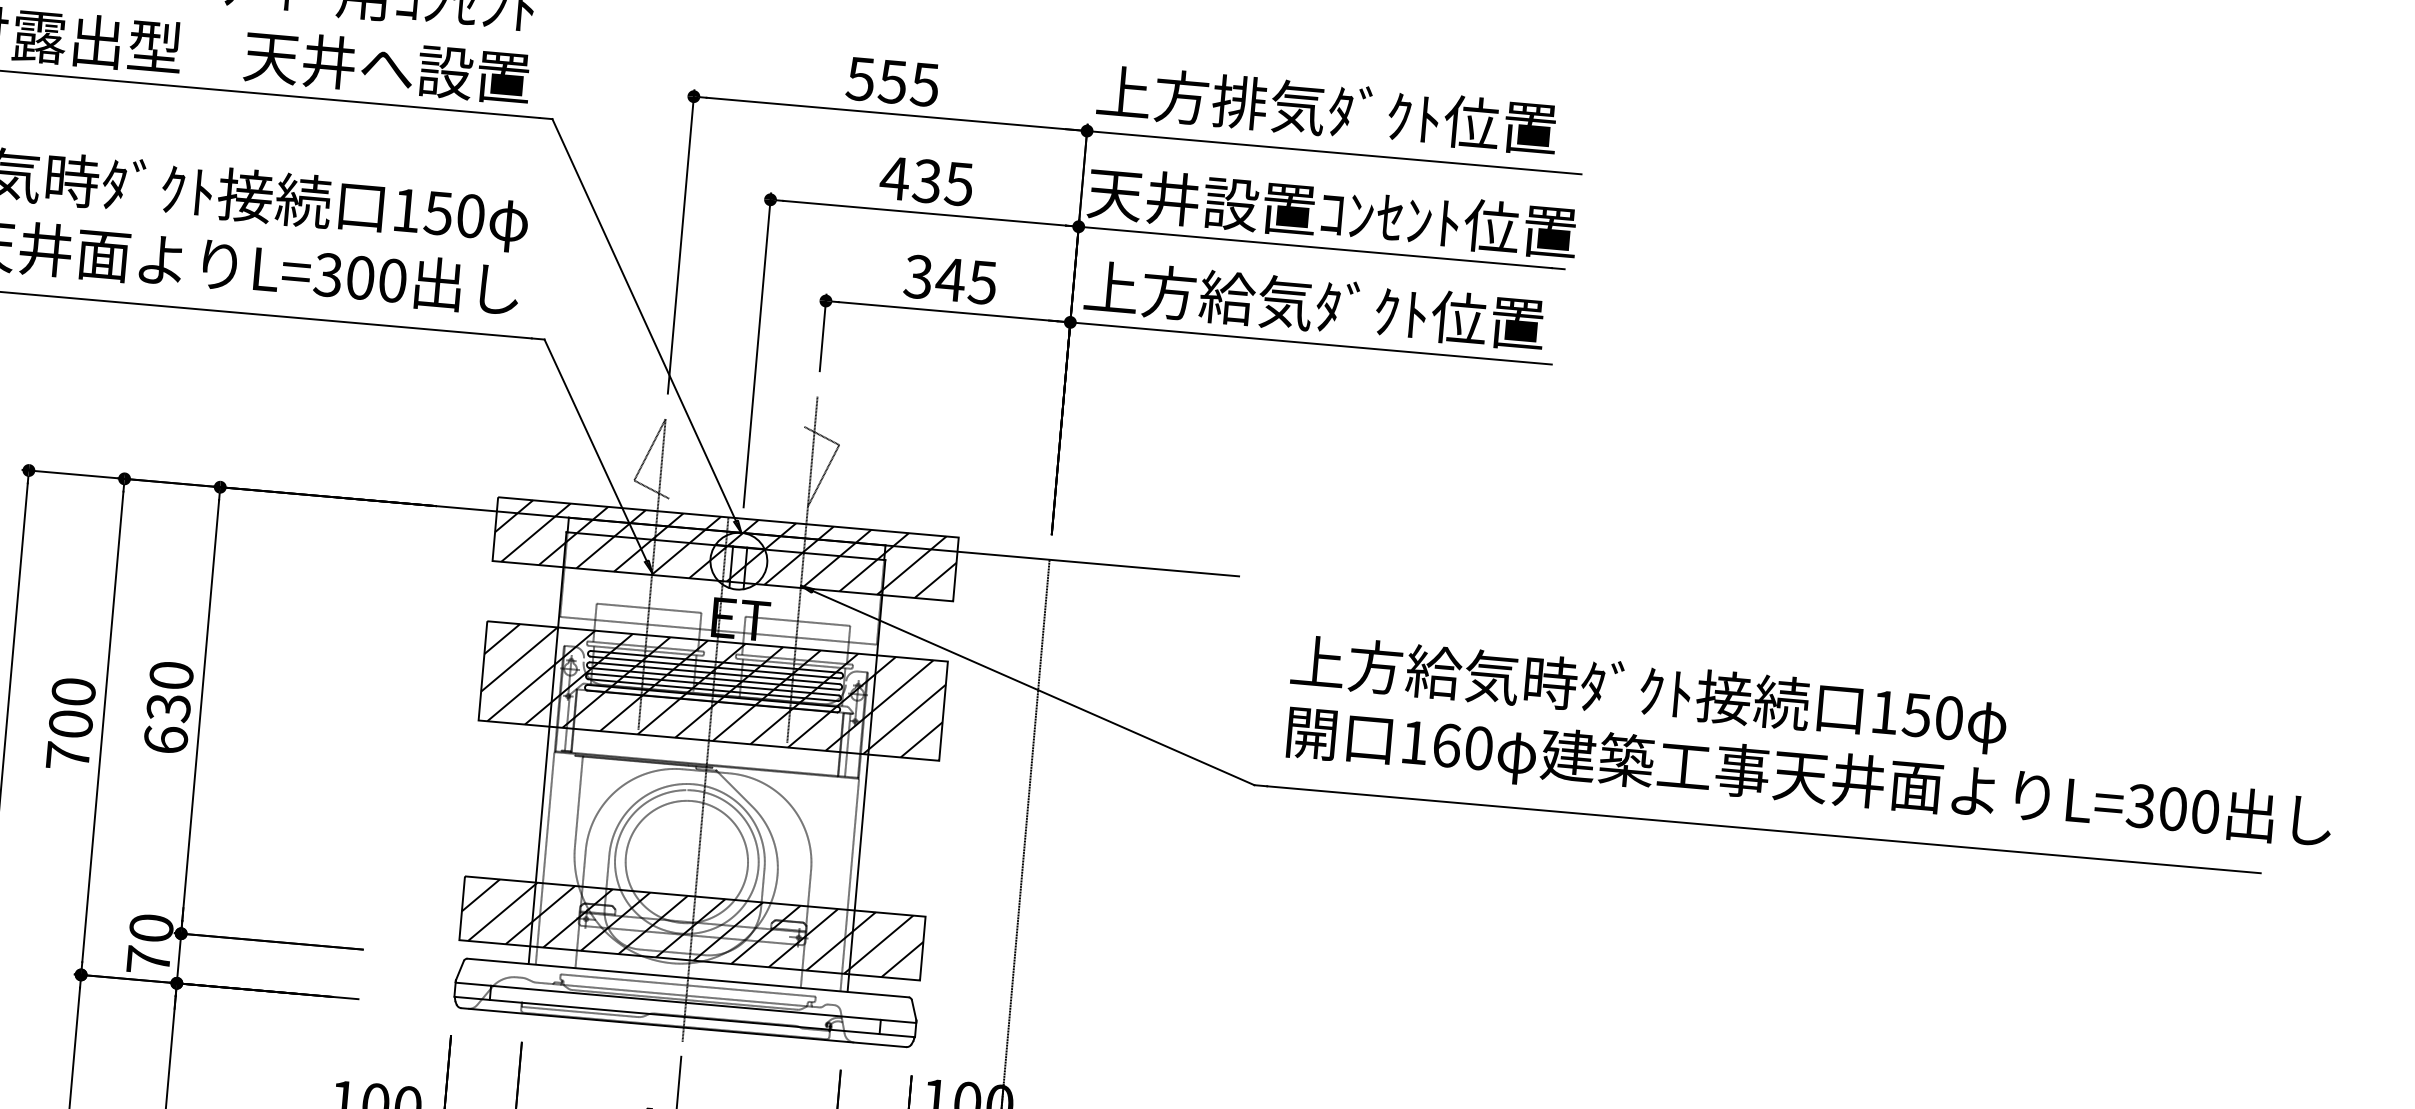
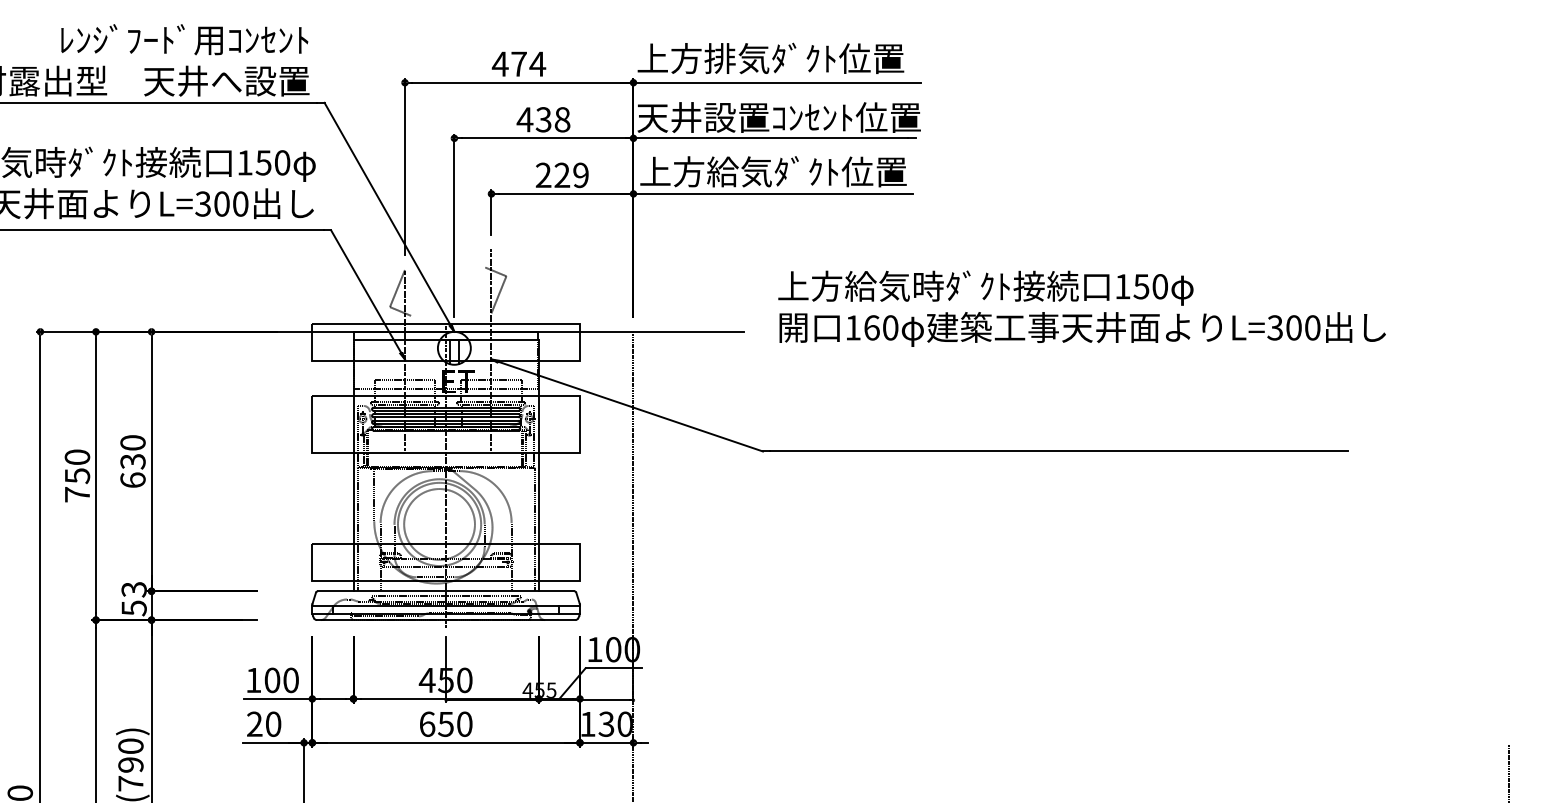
text: (892, 80) -> (518, 63), 555 -> 474
text: (959, 183) -> (562, 119), 435 -> 438
text: (949, 279) -> (561, 175), 345 -> 229
hatch: (724, 548) -> (445, 341), removed
hatch: (712, 690) -> (445, 424), removed
text: (70, 725) -> (77, 476), 700 -> 750
text: (1810, 743) -> (1081, 308), moved
hatch: (691, 926) -> (445, 561), removed
text: (148, 943) -> (133, 598), 70 -> 53

